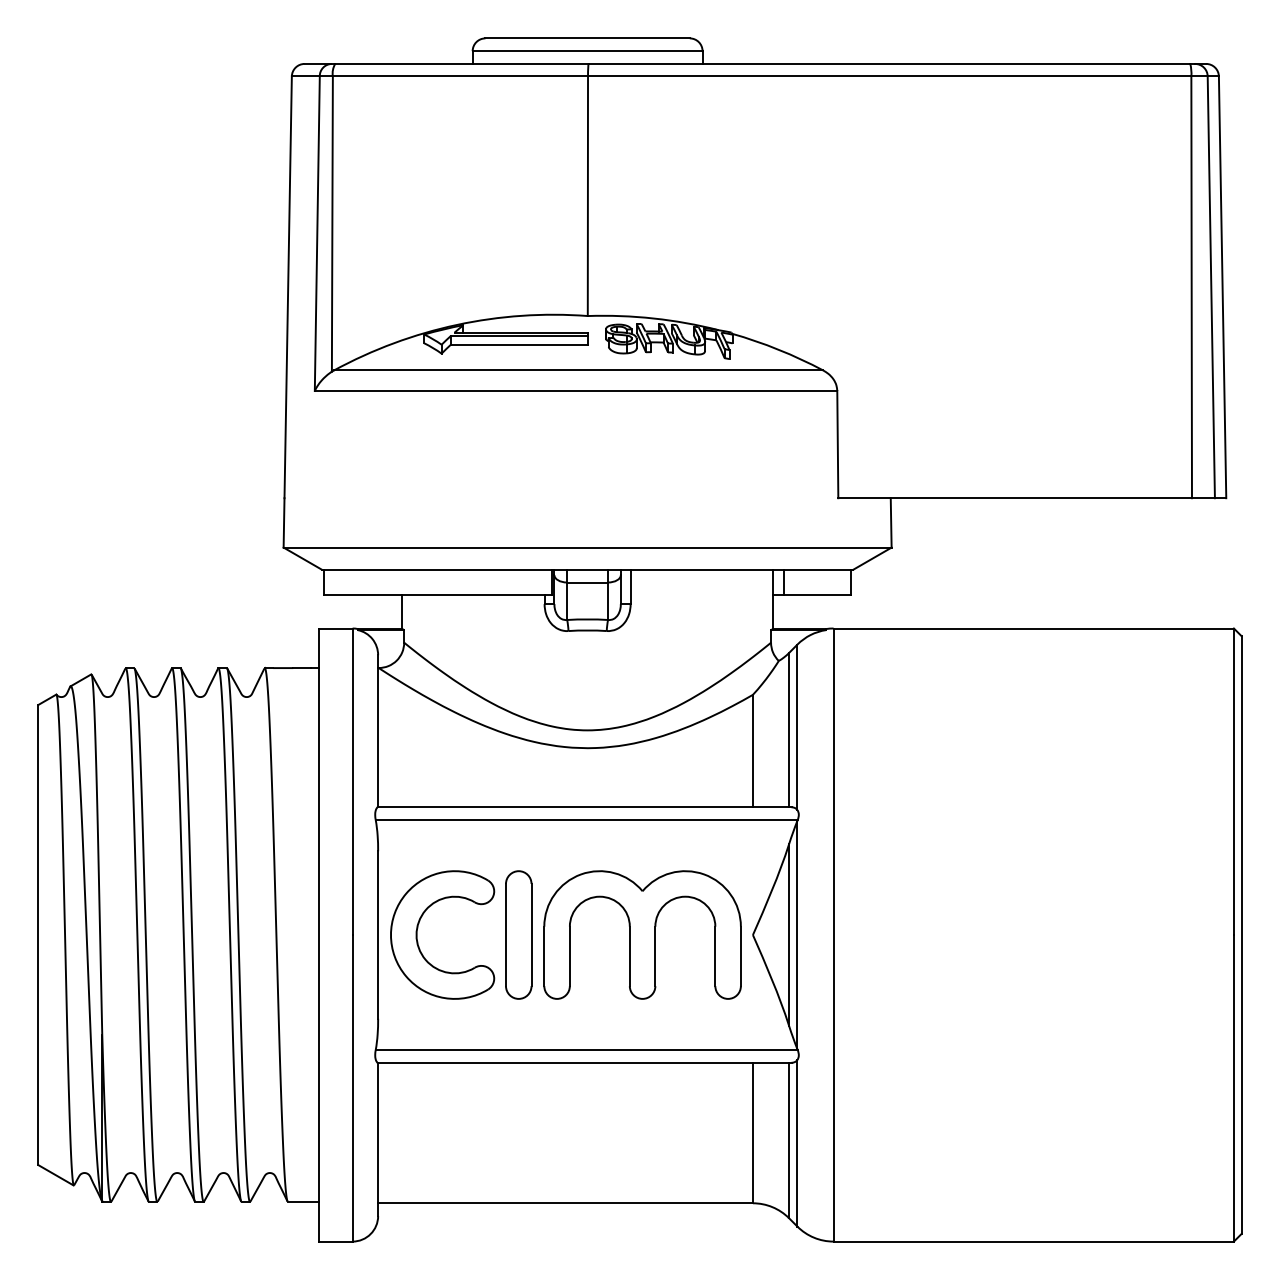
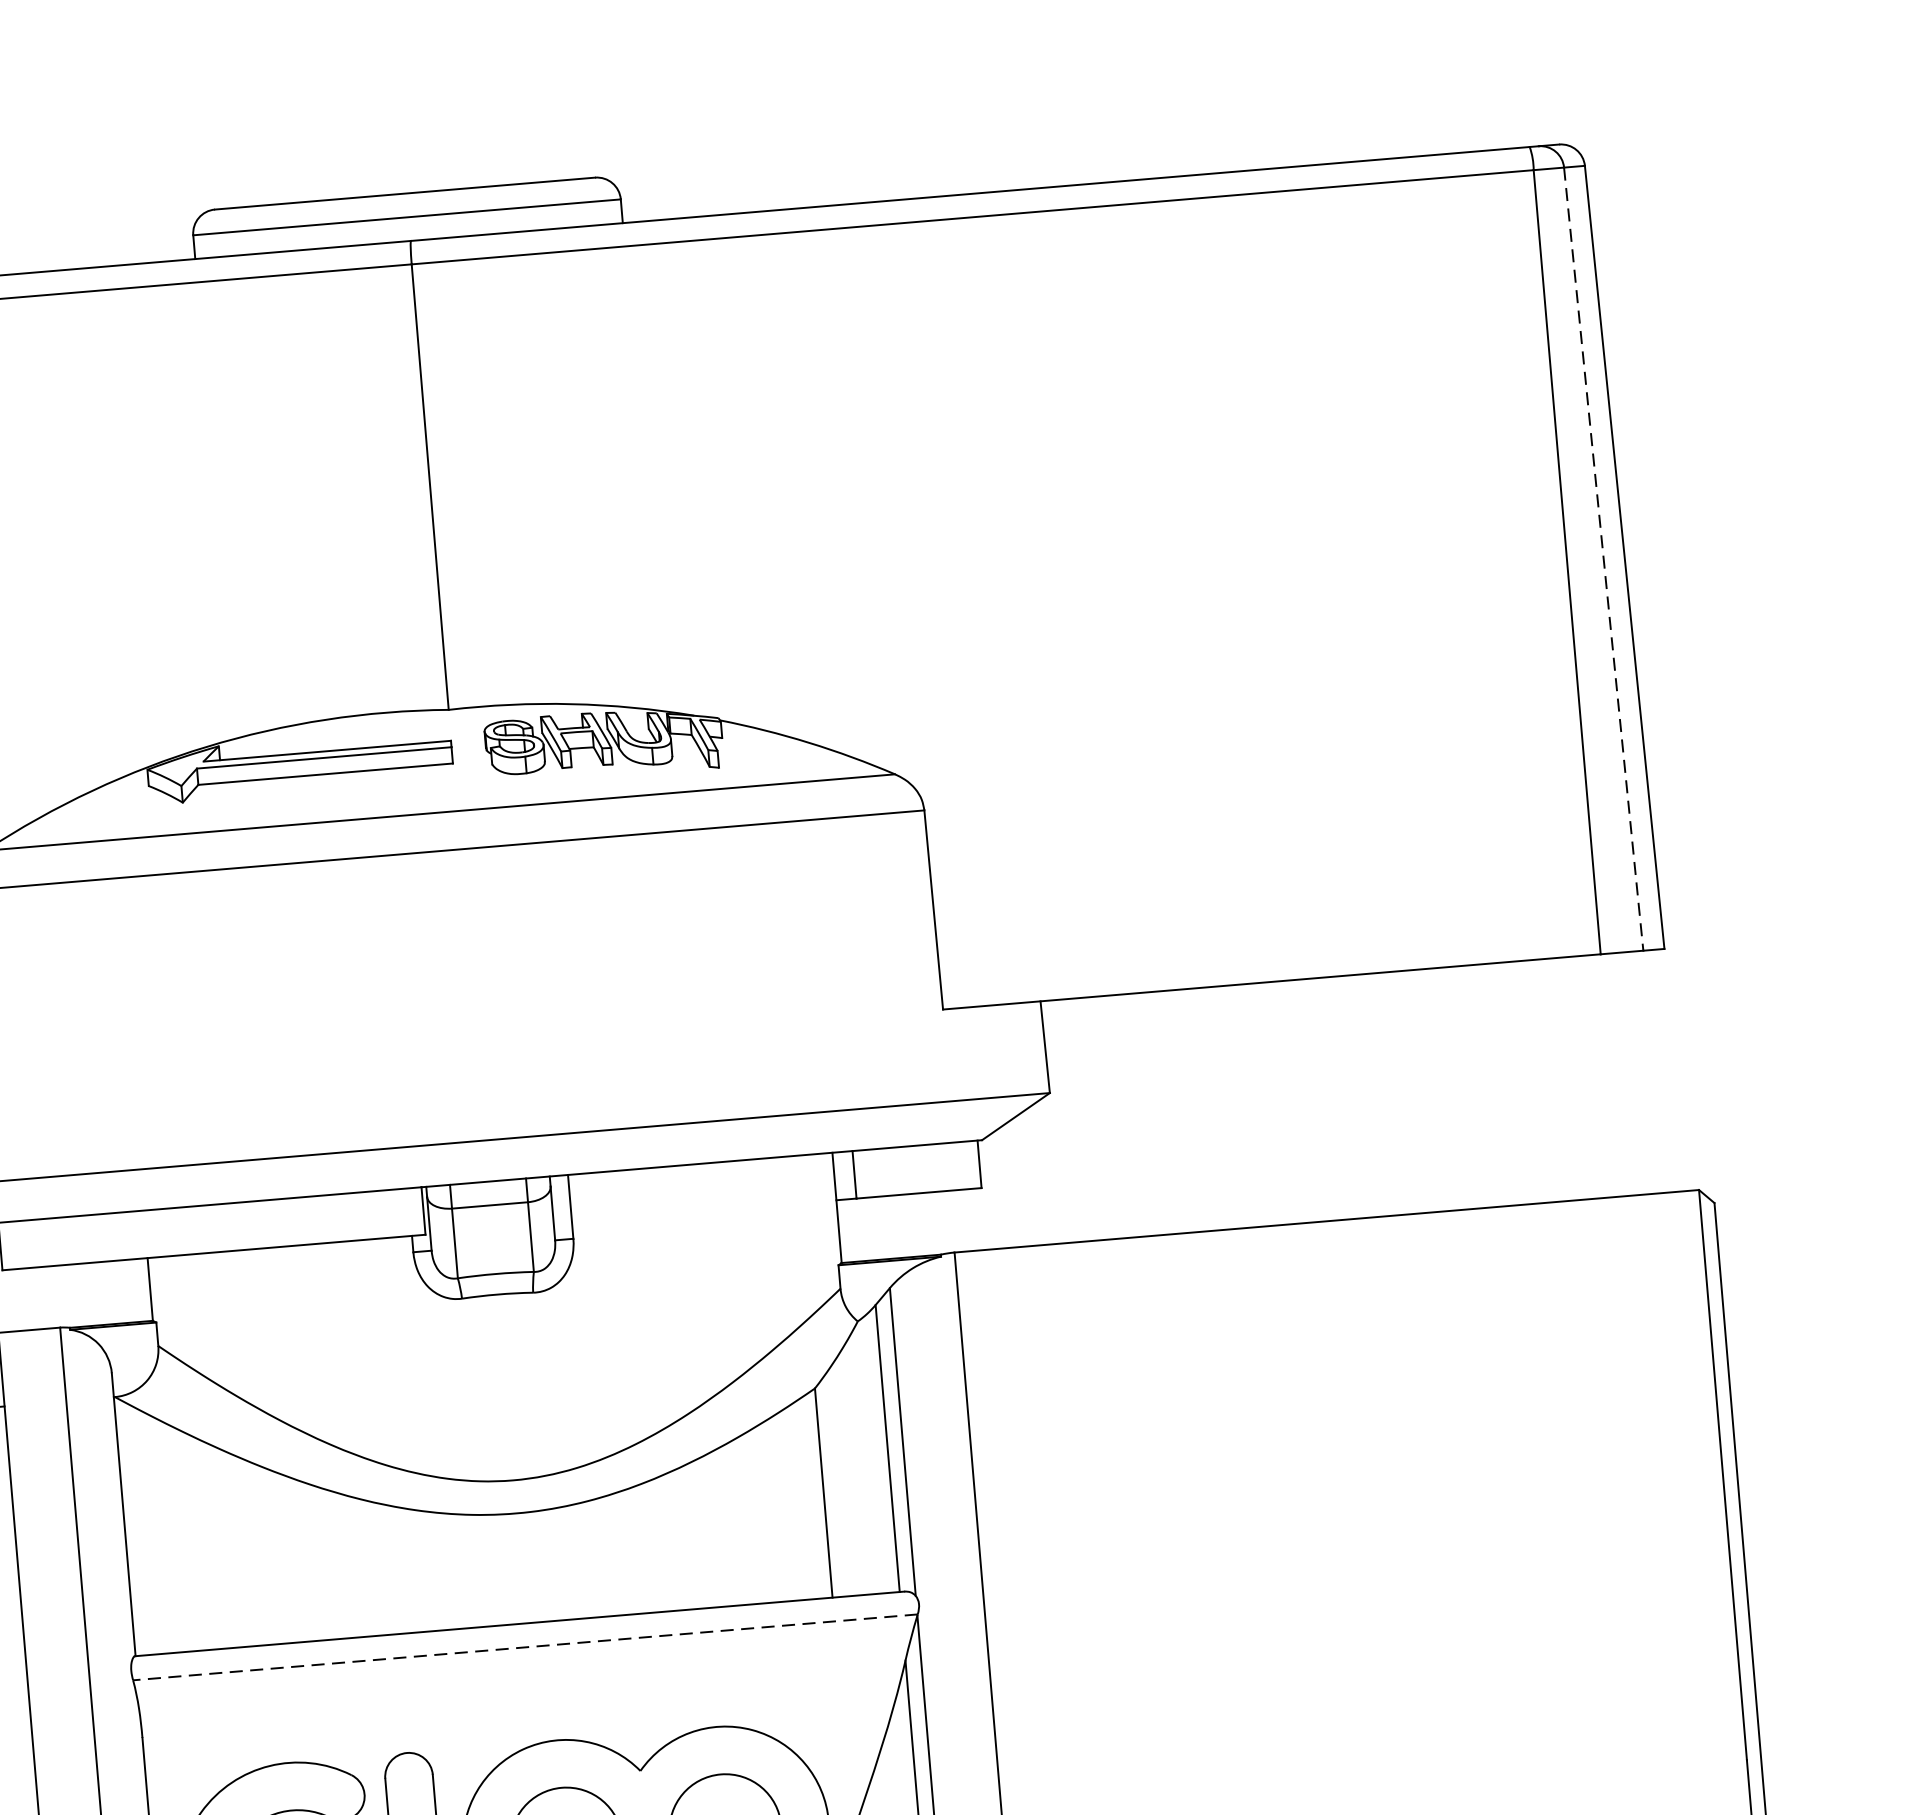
line: (1211, 287) -> (1604, 559), solid -> dashed
line: (586, 820) -> (525, 1648), solid -> dashed

